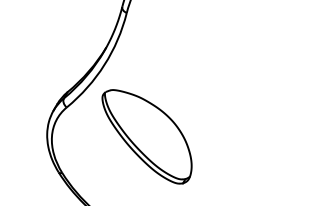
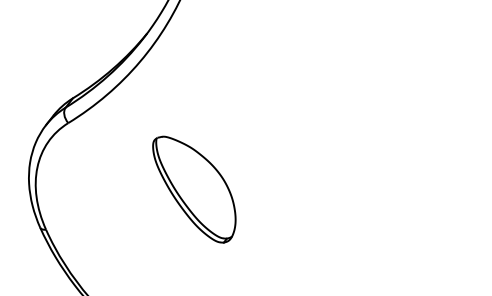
part: (146, 136) -> (192, 188), size x0.62

